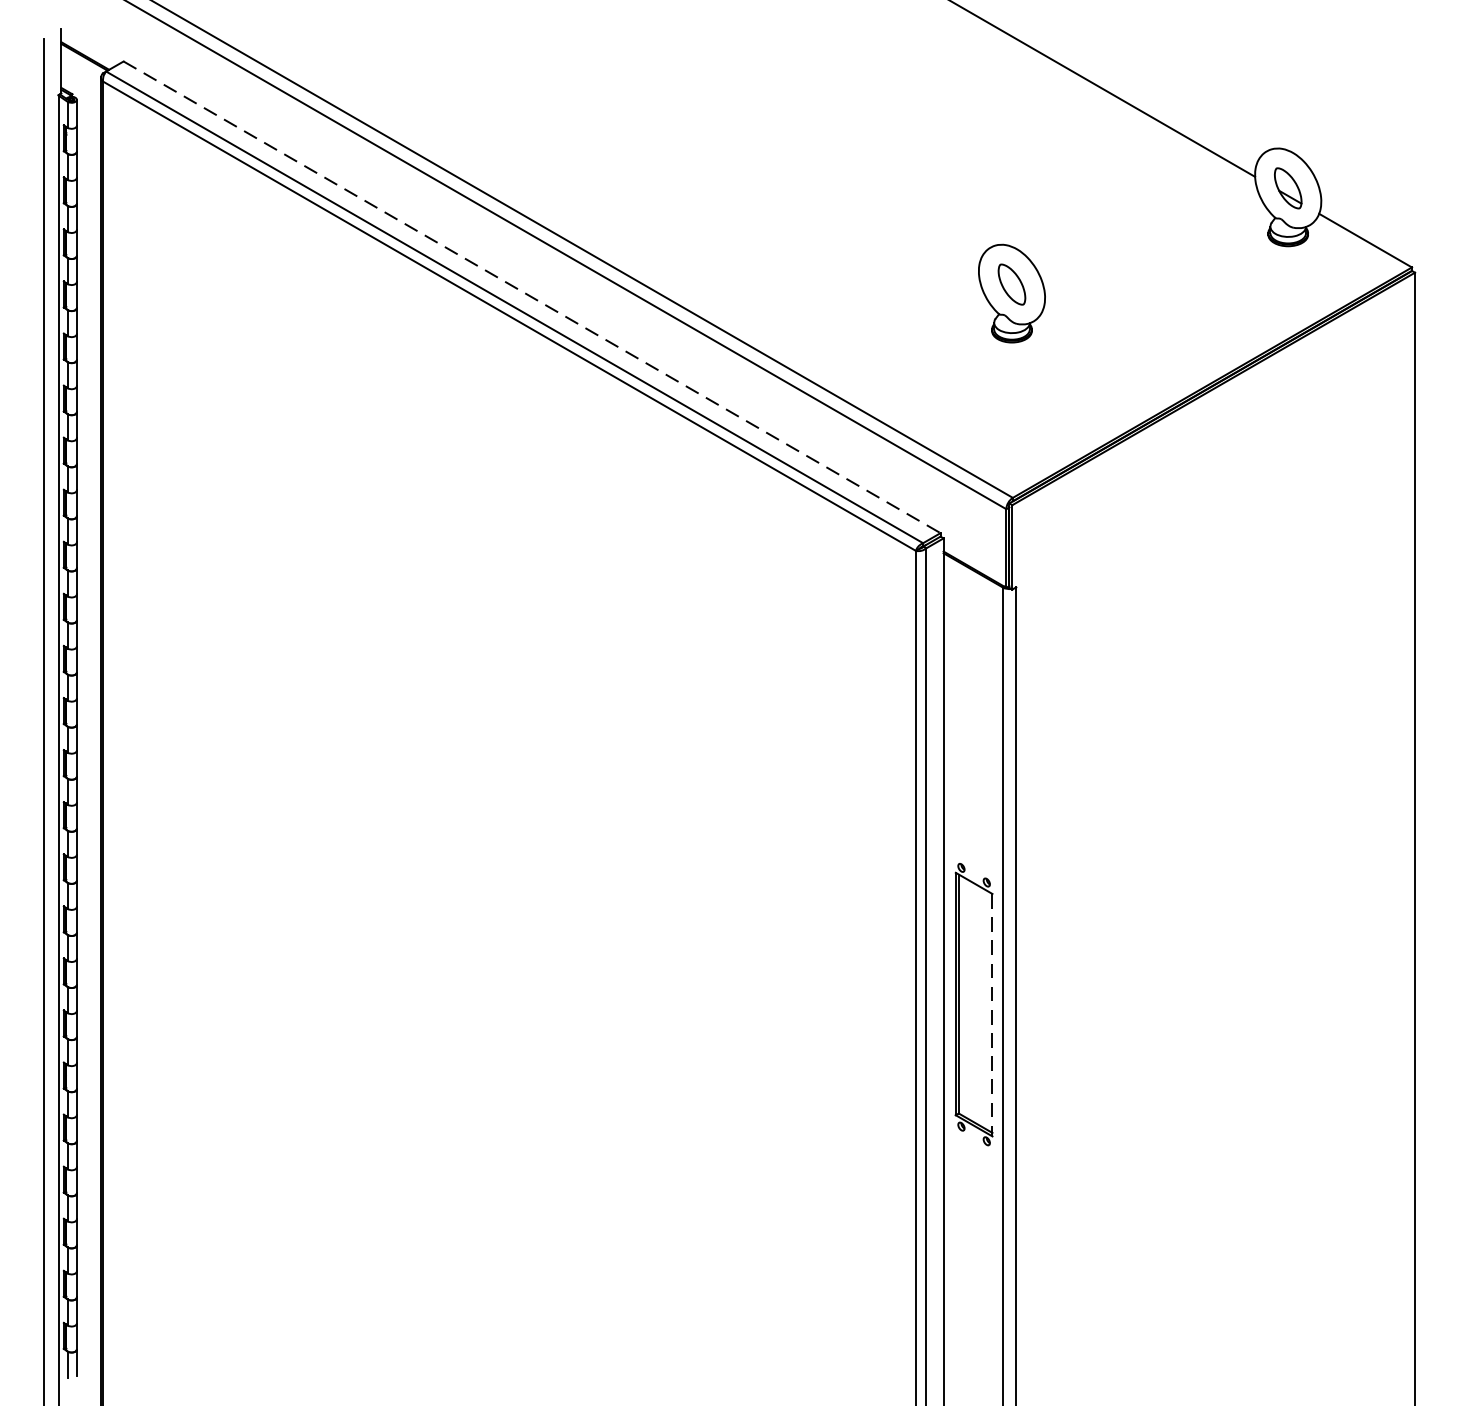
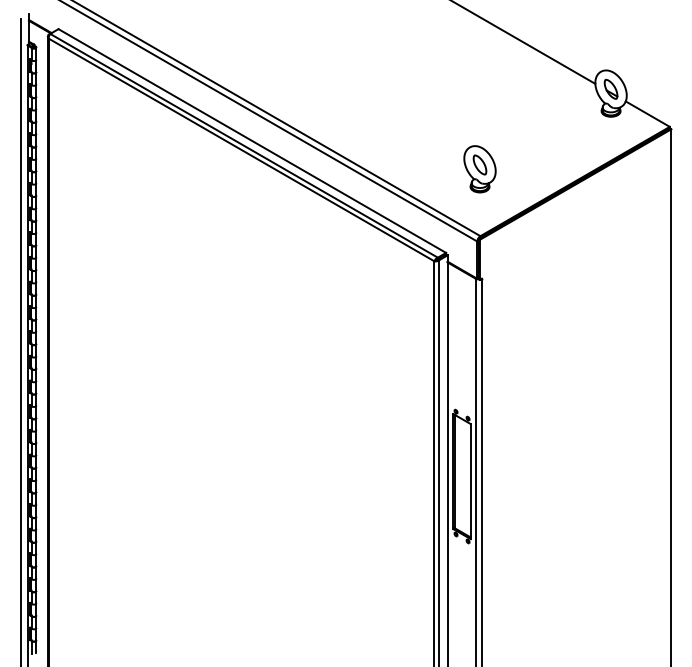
part: (1010, 294) -> (479, 169), moved
line: (532, 298) -> (252, 141), dashed -> solid
line: (991, 1014) -> (470, 481), dashed -> solid

